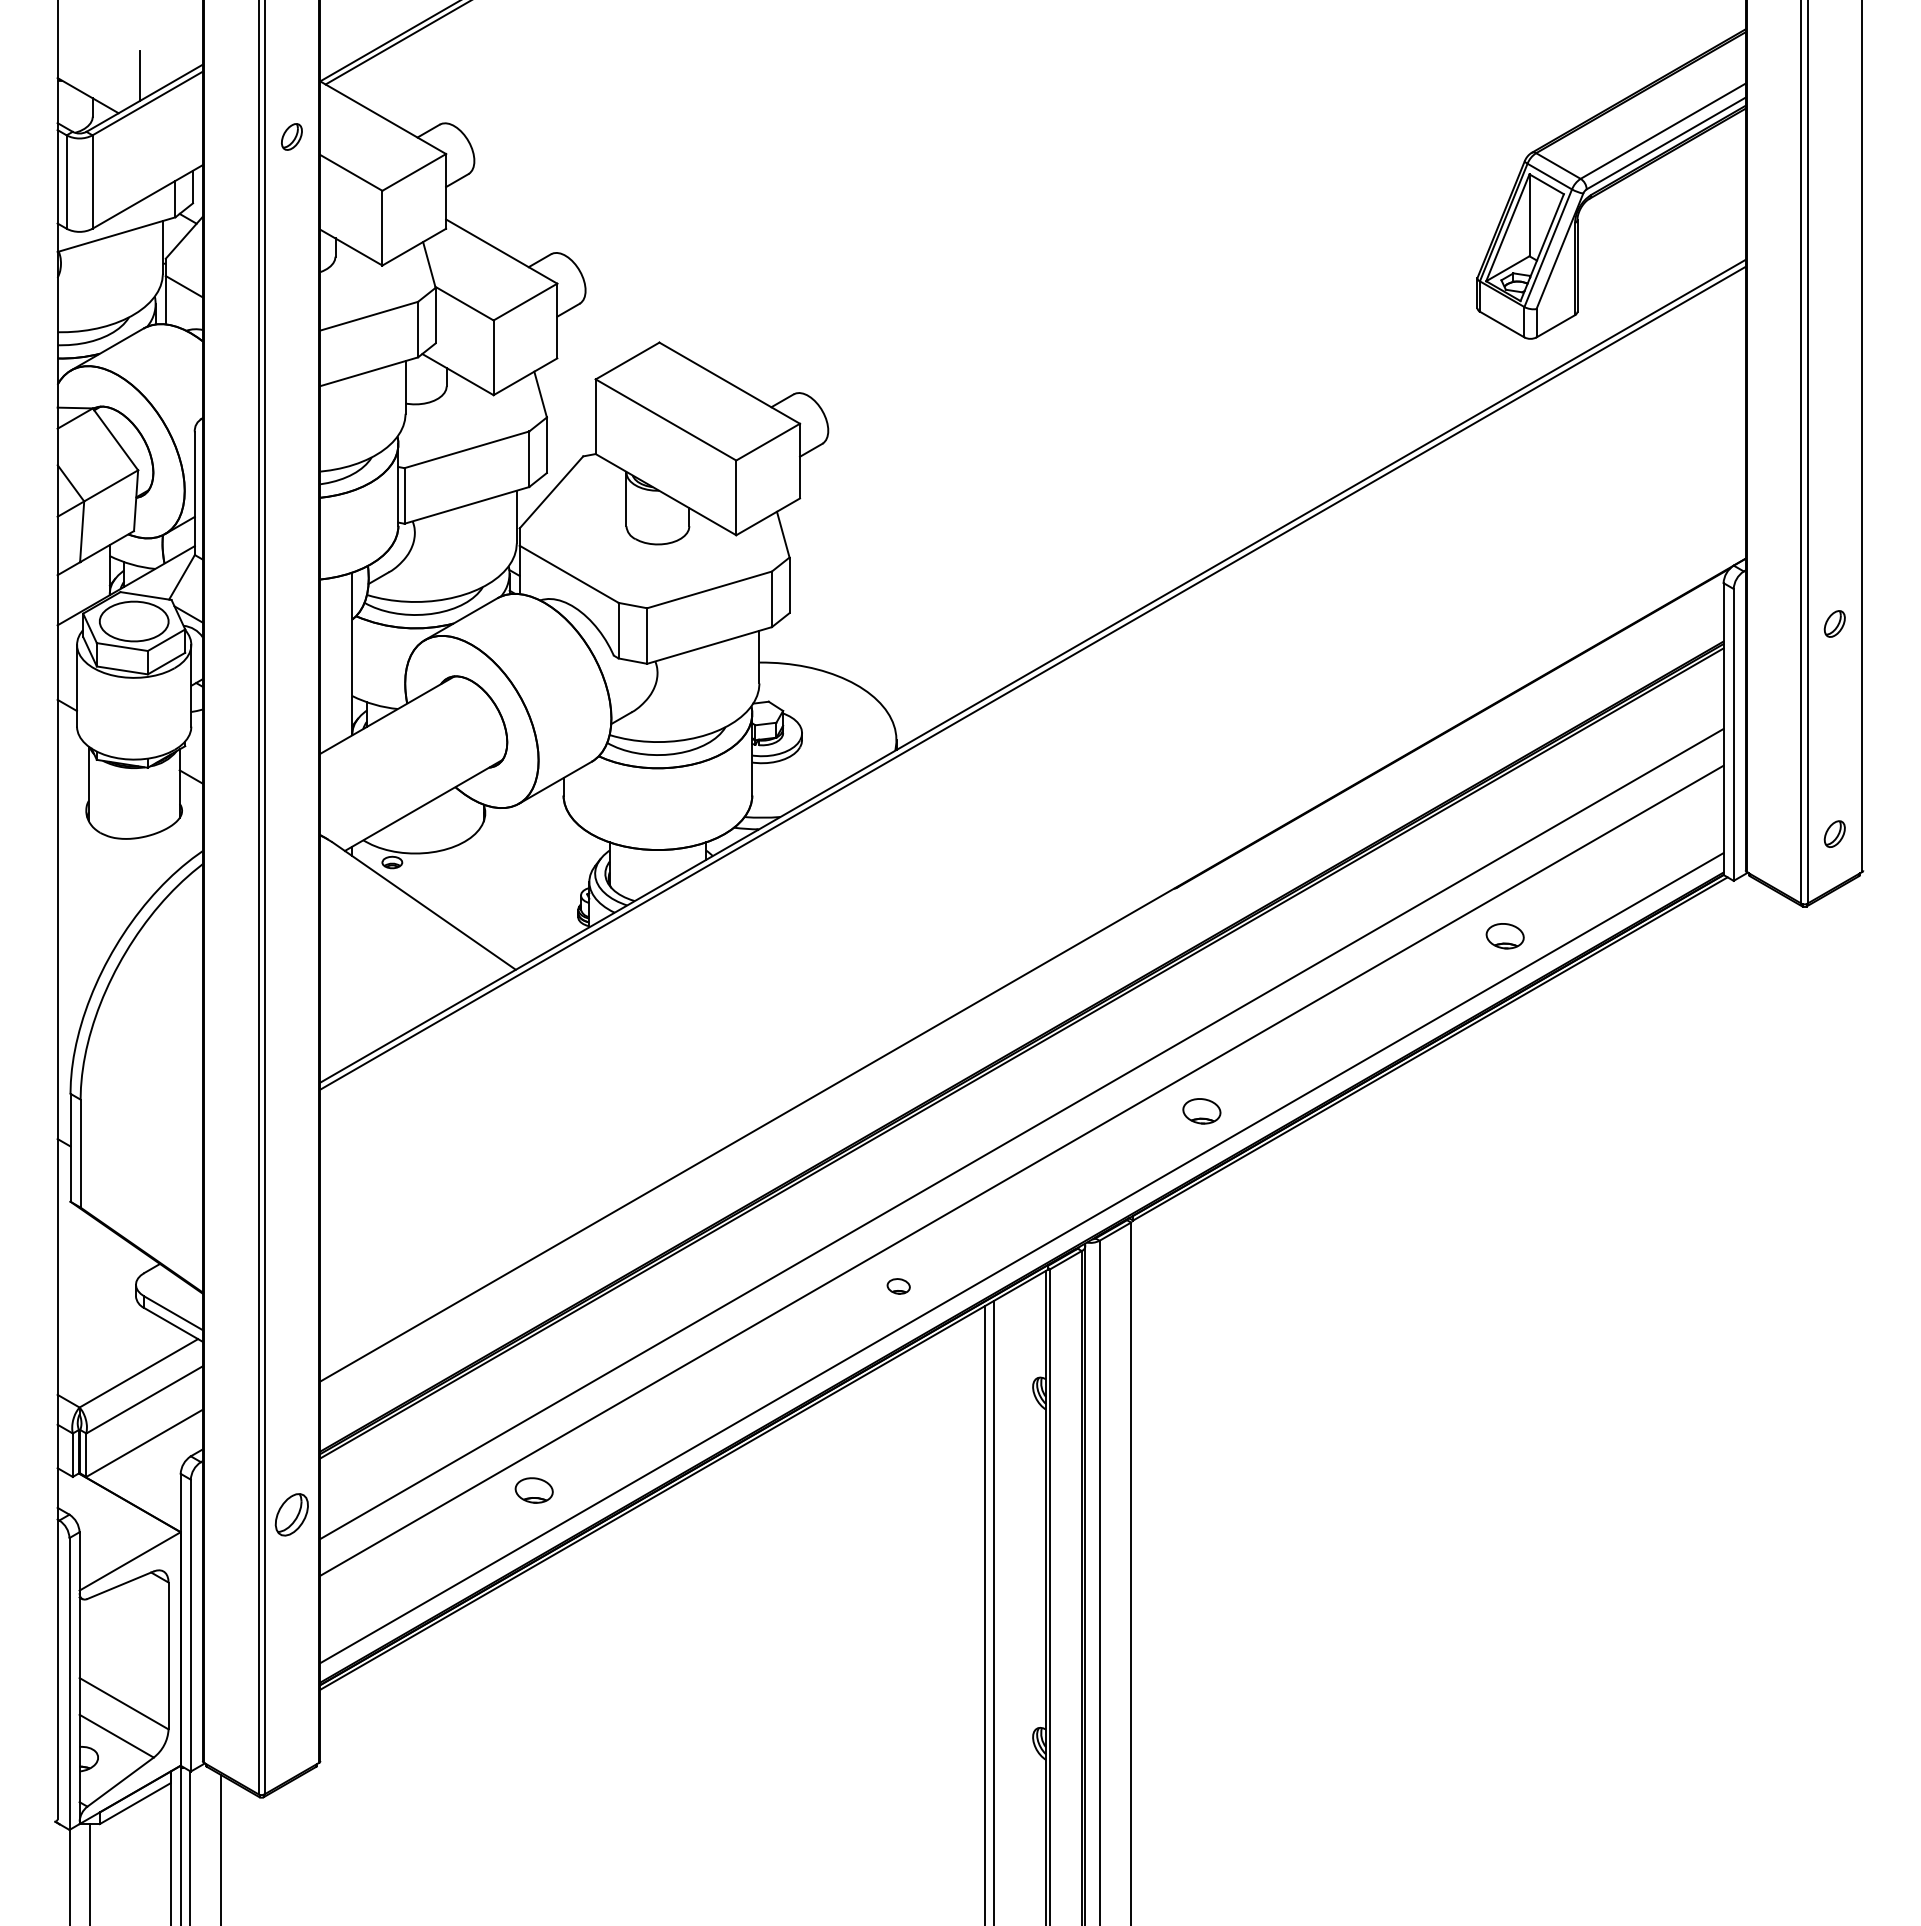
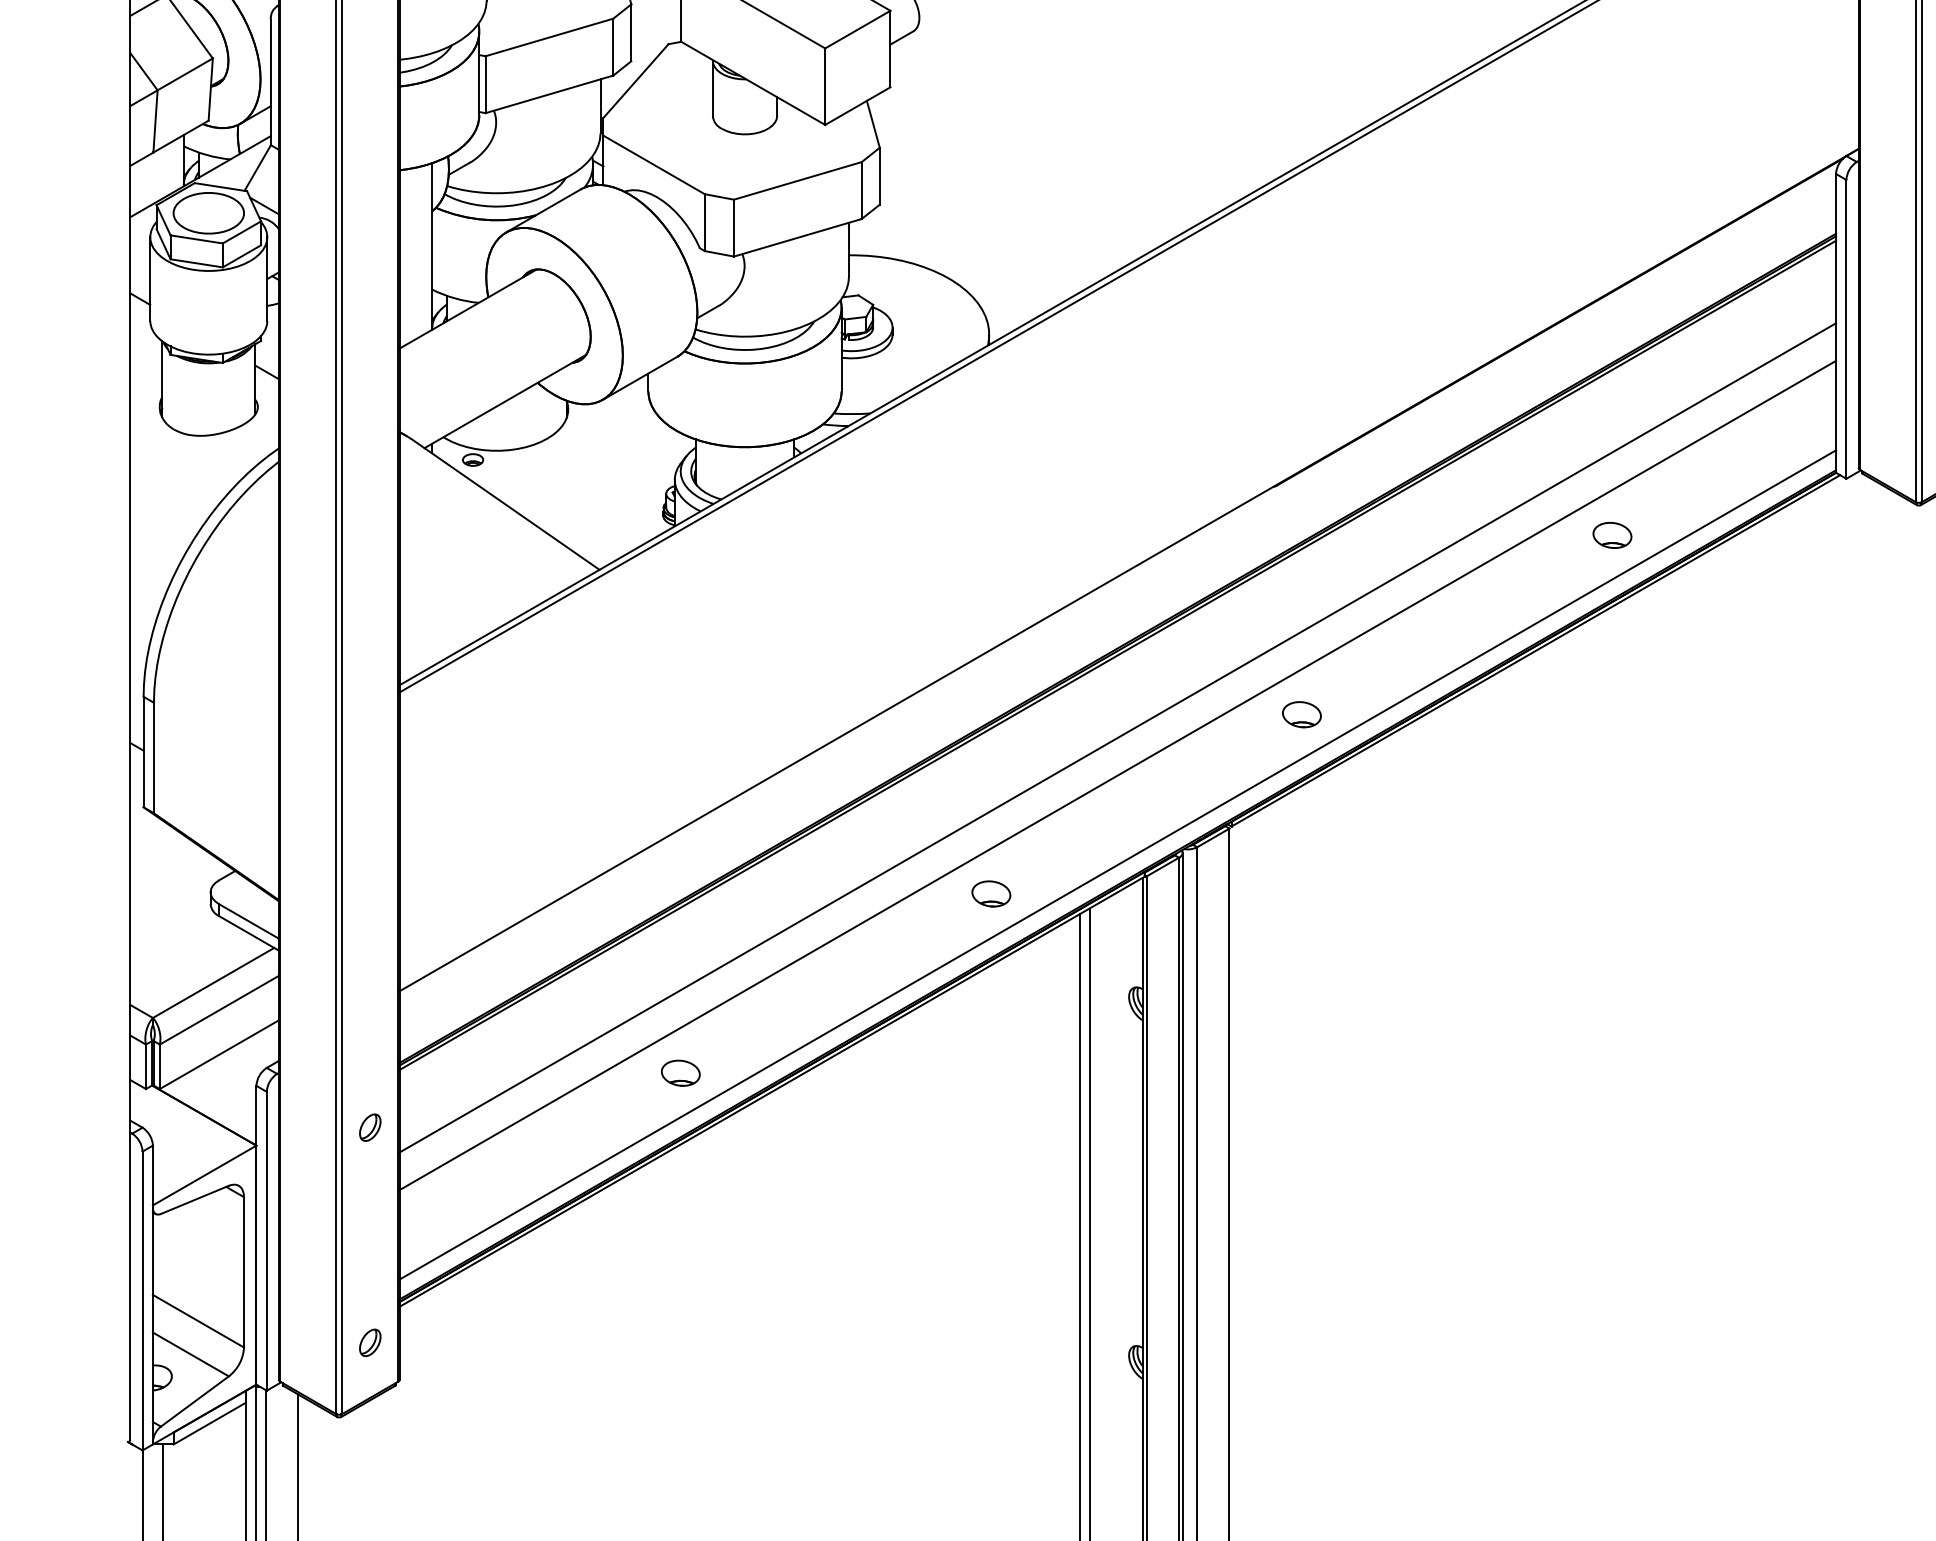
part: (898, 1286) -> (991, 894), size x1.67
part: (533, 1490) -> (680, 1073), moved
part: (291, 1514) -> (369, 1127), size x0.62
part: (291, 1724) -> (369, 1342), added

